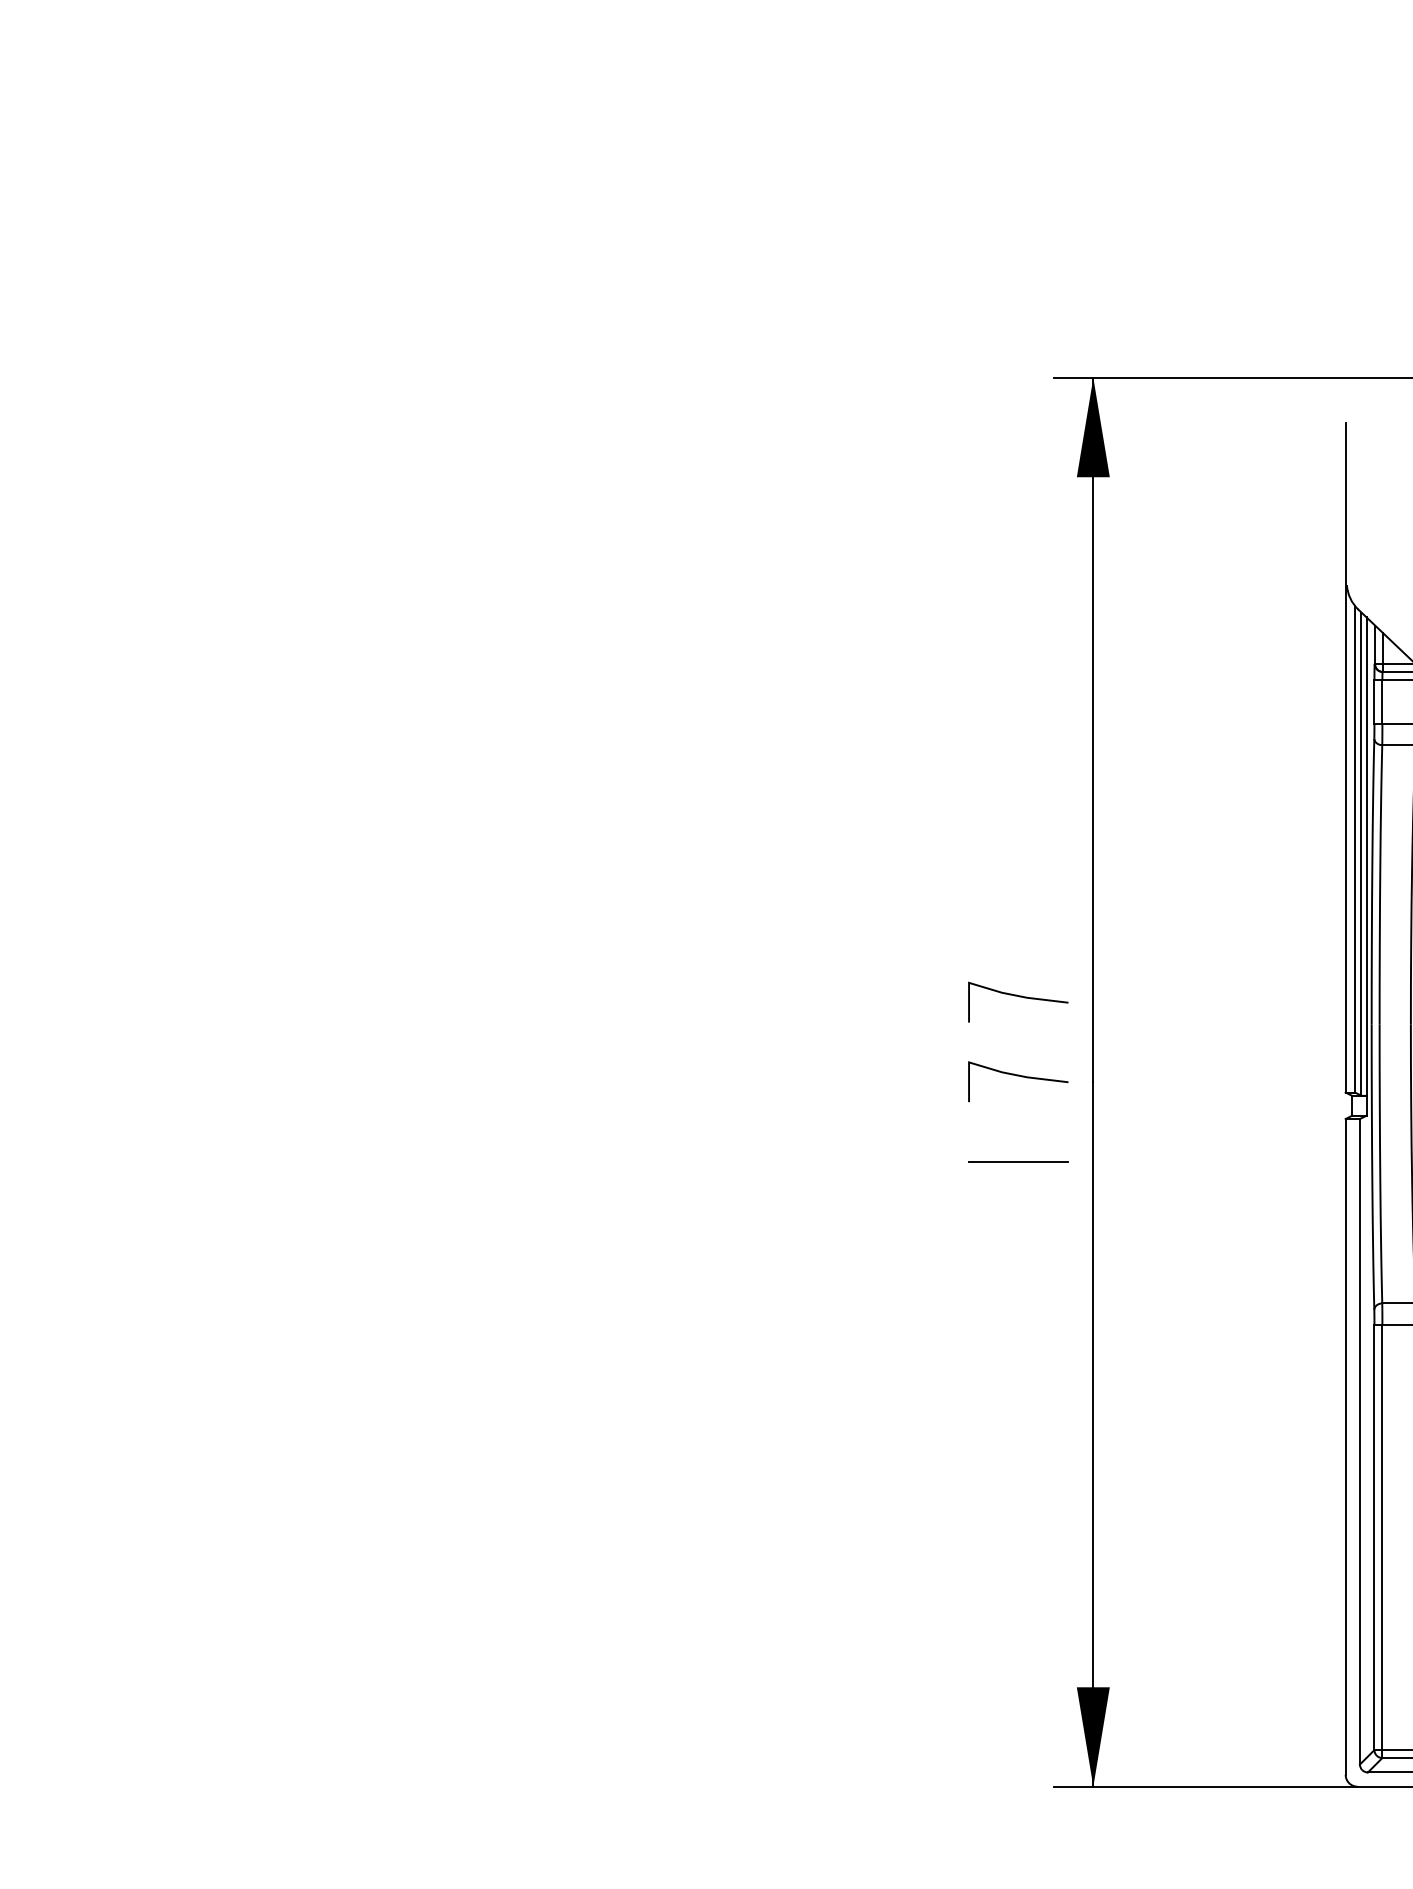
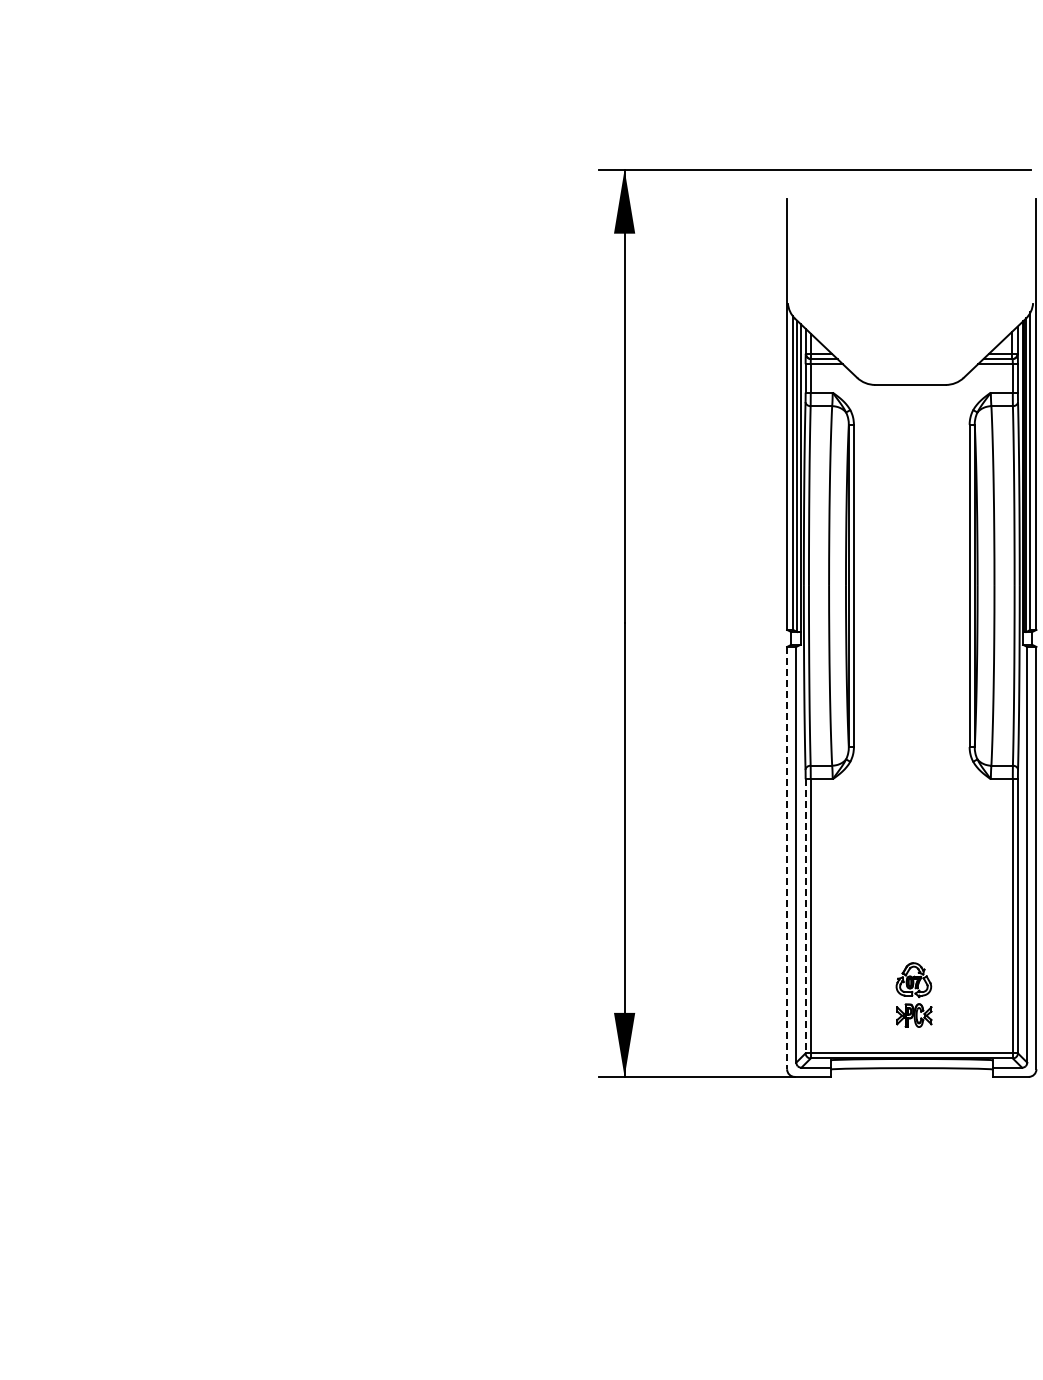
curve: (1017, 997) -> (575, 568), removed
curve: (1020, 1077) -> (577, 620), removed
line: (1018, 1161) -> (576, 674), removed
line: (1346, 1447) -> (787, 858), solid -> dashed
line: (1374, 1537) -> (805, 916), solid -> dashed

